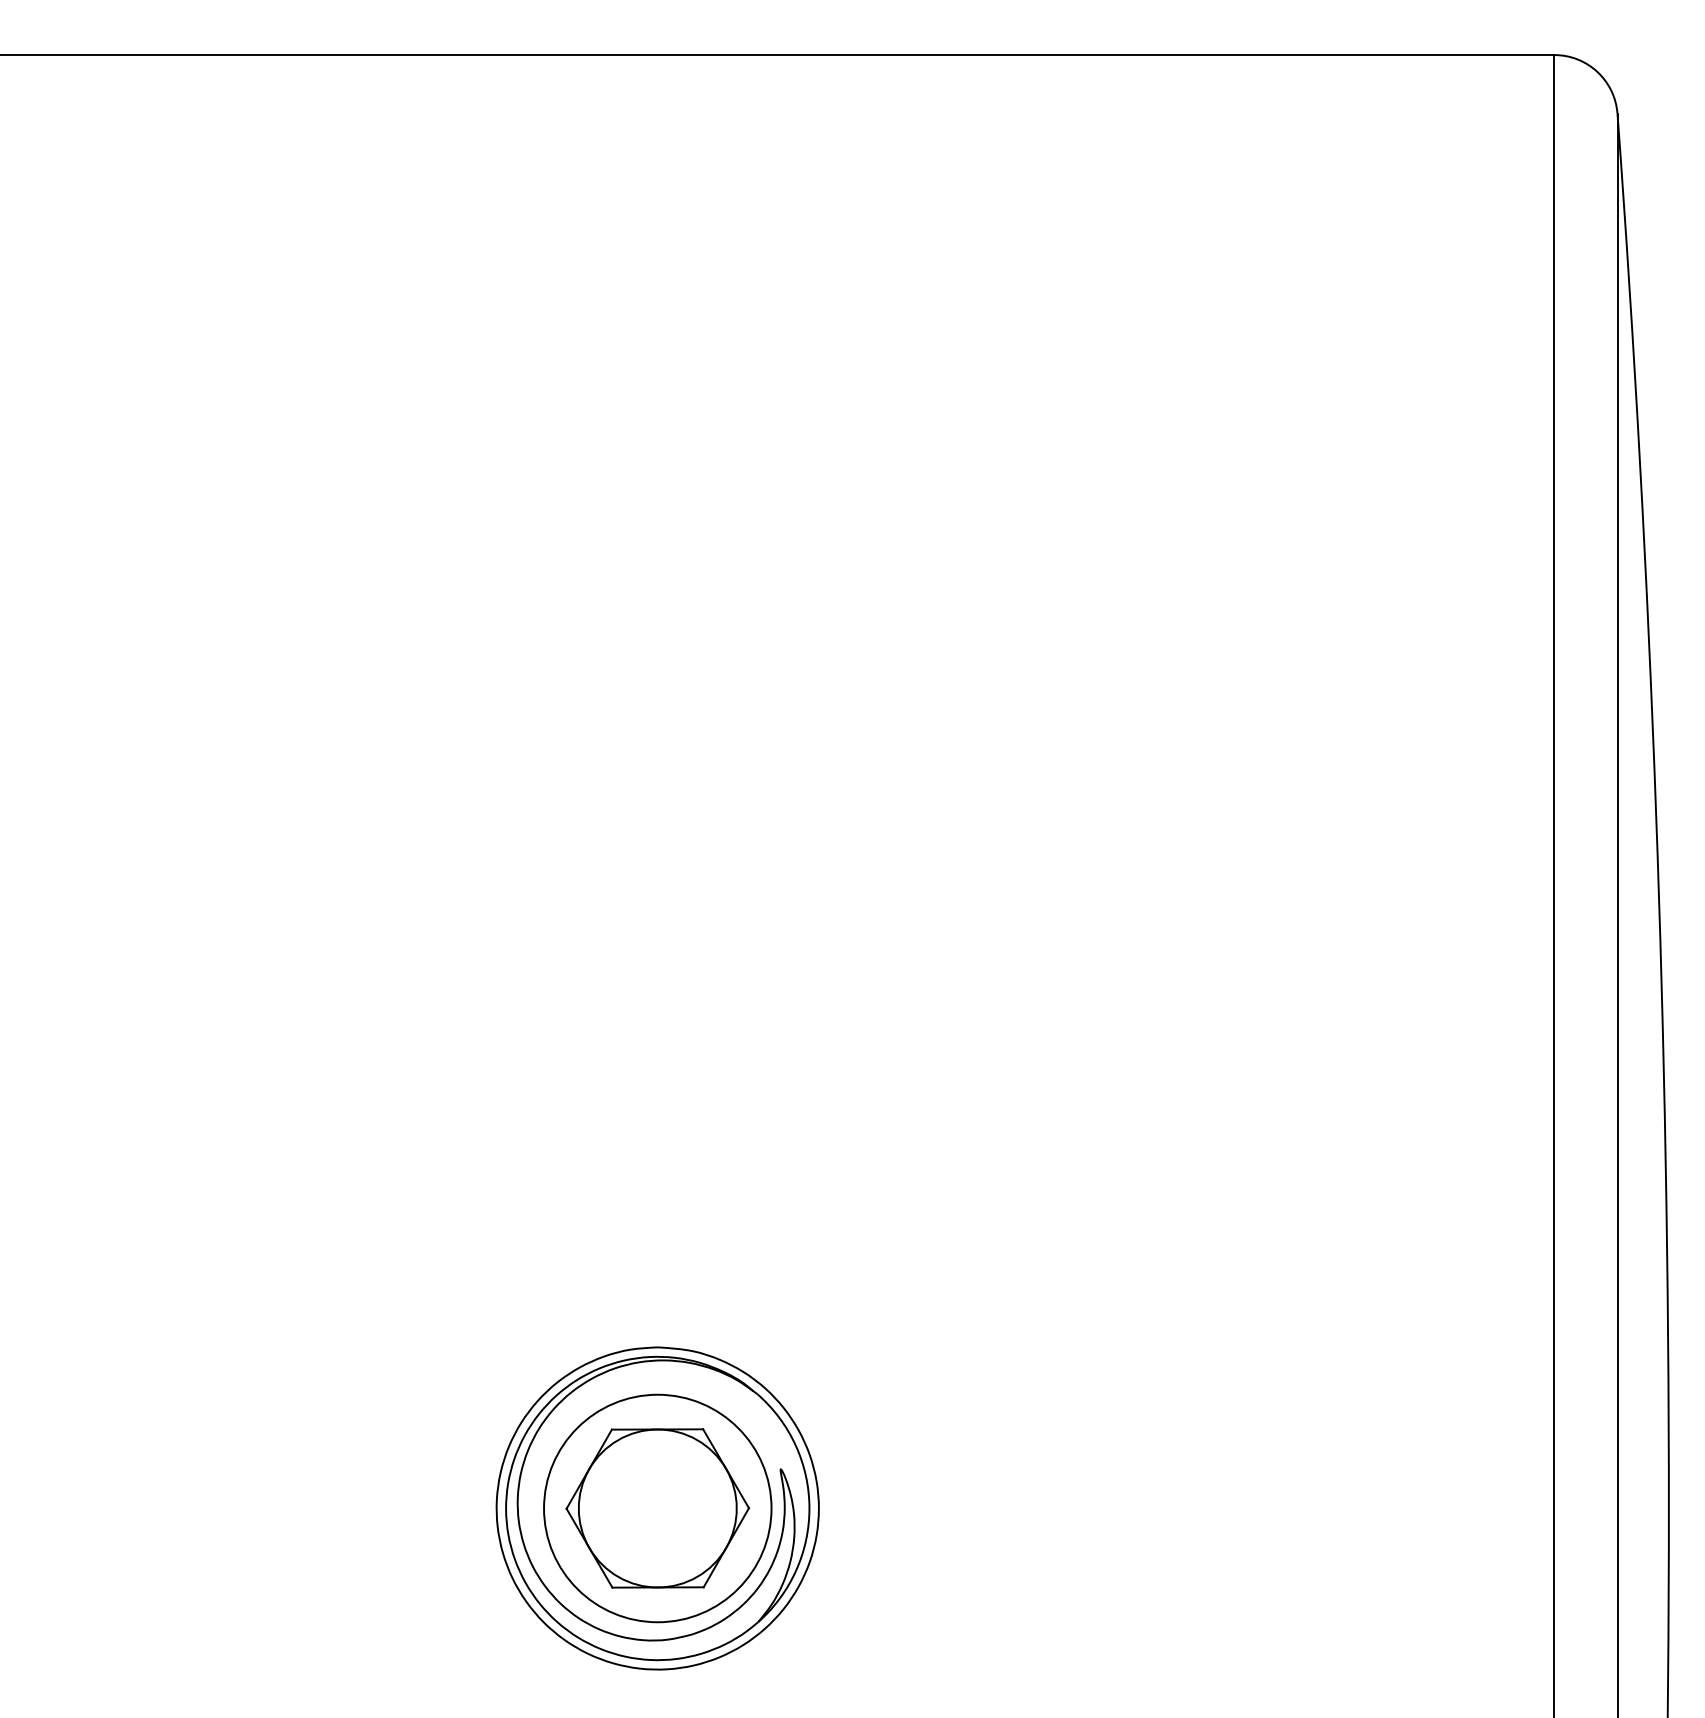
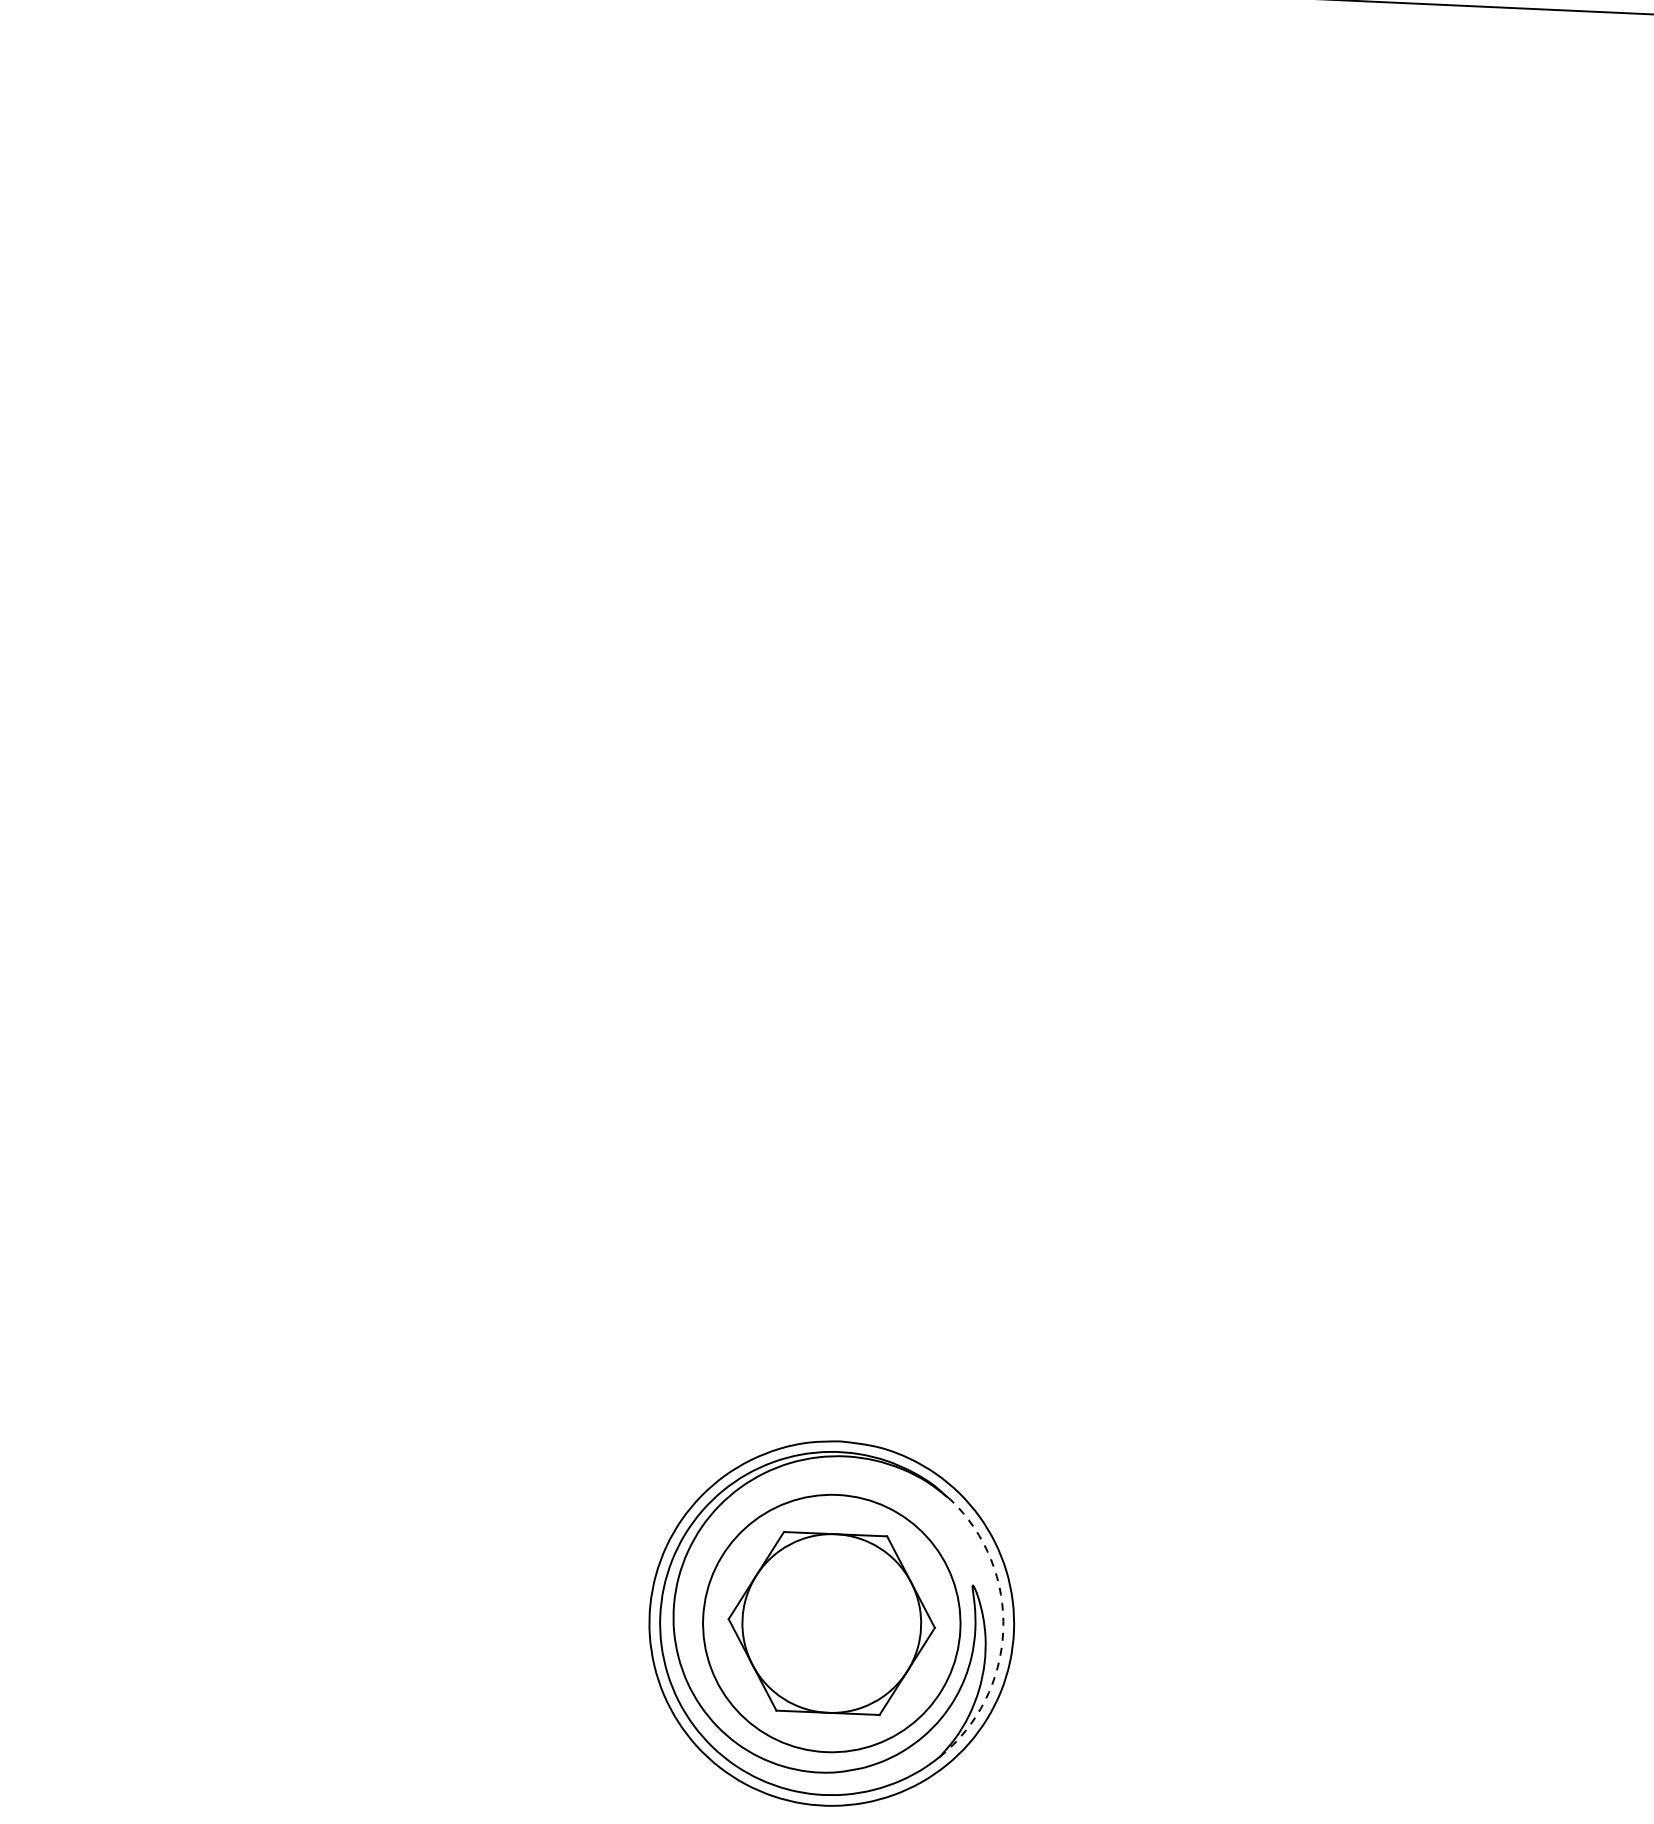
arc: (809, 1508) -> (1003, 1631), solid -> dashed

